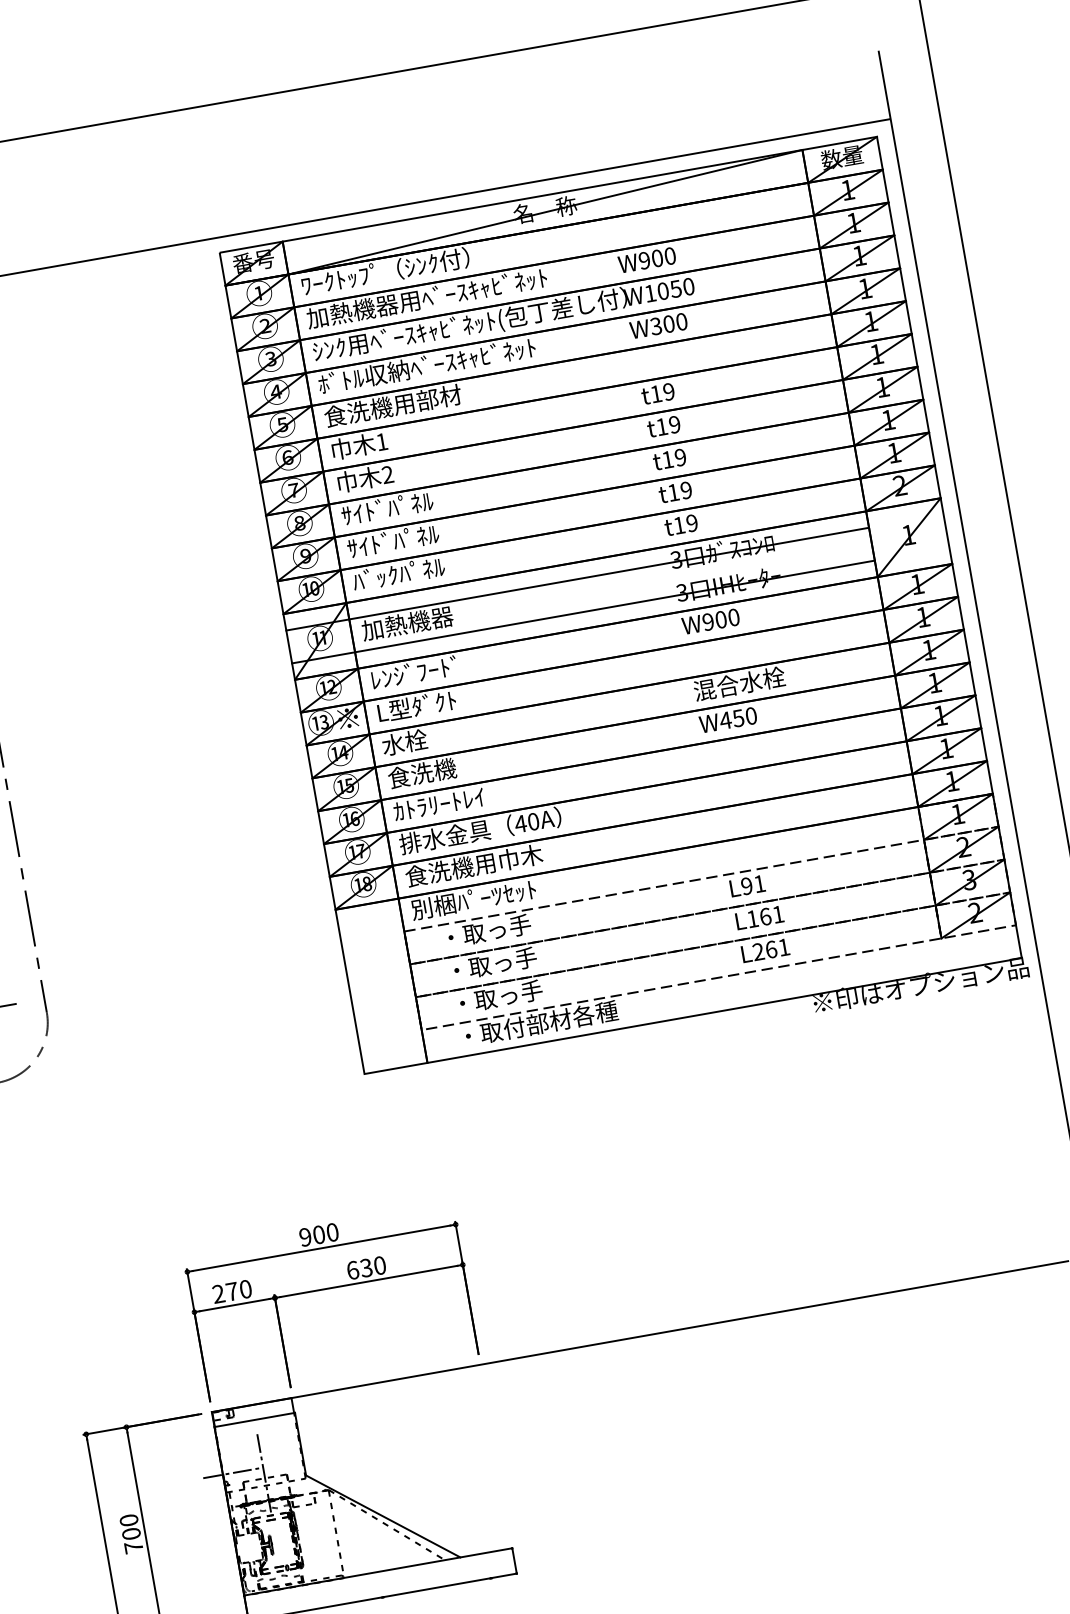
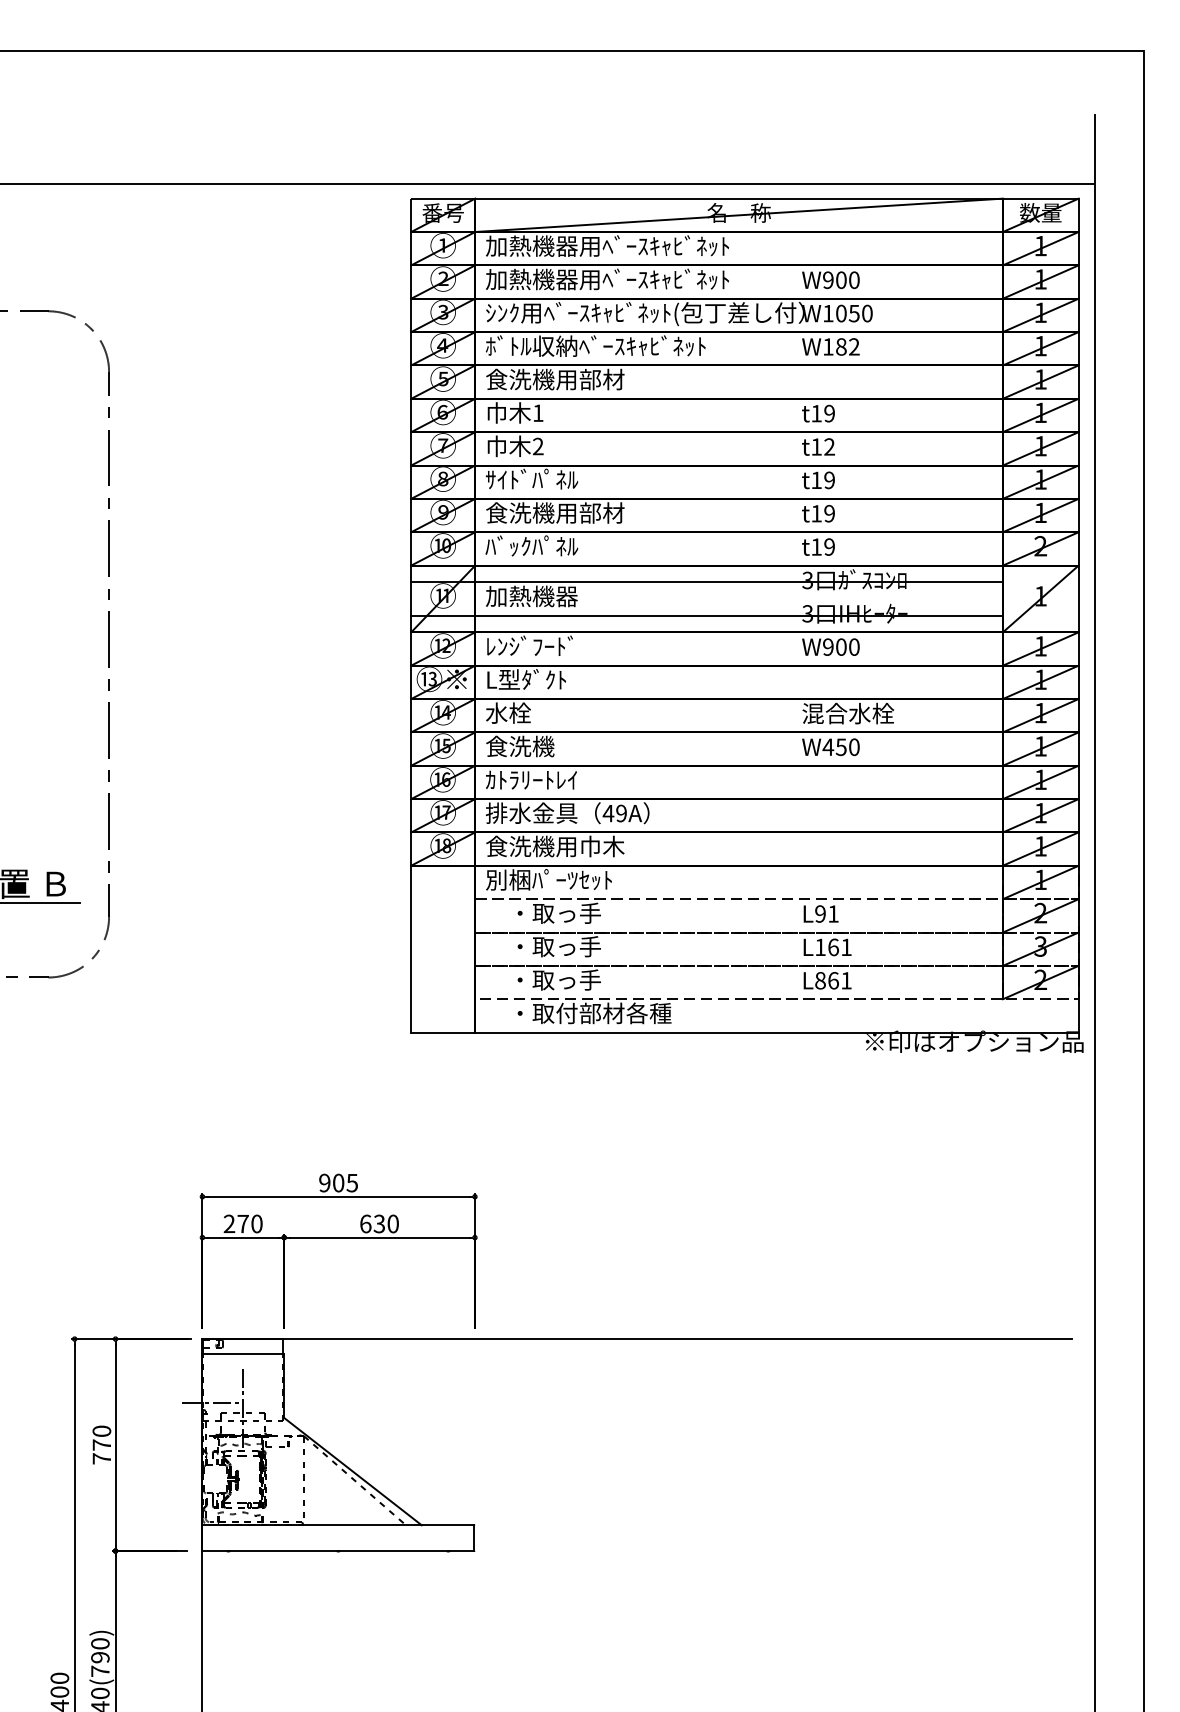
text: (421, 265) -> (607, 246), ﾜｰｸﾄｯﾌﾟ（ｼﾝｸ付） -> 加熱機器用ﾍﾞｰｽｷｬﾋﾞﾈｯﾄ
text: (668, 323) -> (840, 346), W300 -> W182
text: (674, 424) -> (829, 446), t19 -> t12
text: (416, 536) -> (555, 512), ｻｲﾄﾞﾊﾟﾈﾙ -> 食洗機用部材
text: (533, 821) -> (621, 813), 40A -> 49A
text: (758, 951) -> (820, 980), L261 -> L861
text: (332, 1231) -> (352, 1182), 900 -> 905
text: (130, 1533) -> (101, 1444), 700 -> 770

